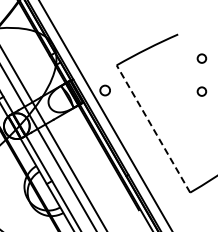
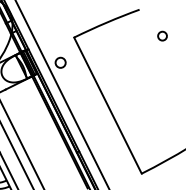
circle: (201, 91) -> (159, 70), removed
line: (153, 128) -> (108, 105), dashed -> solid

